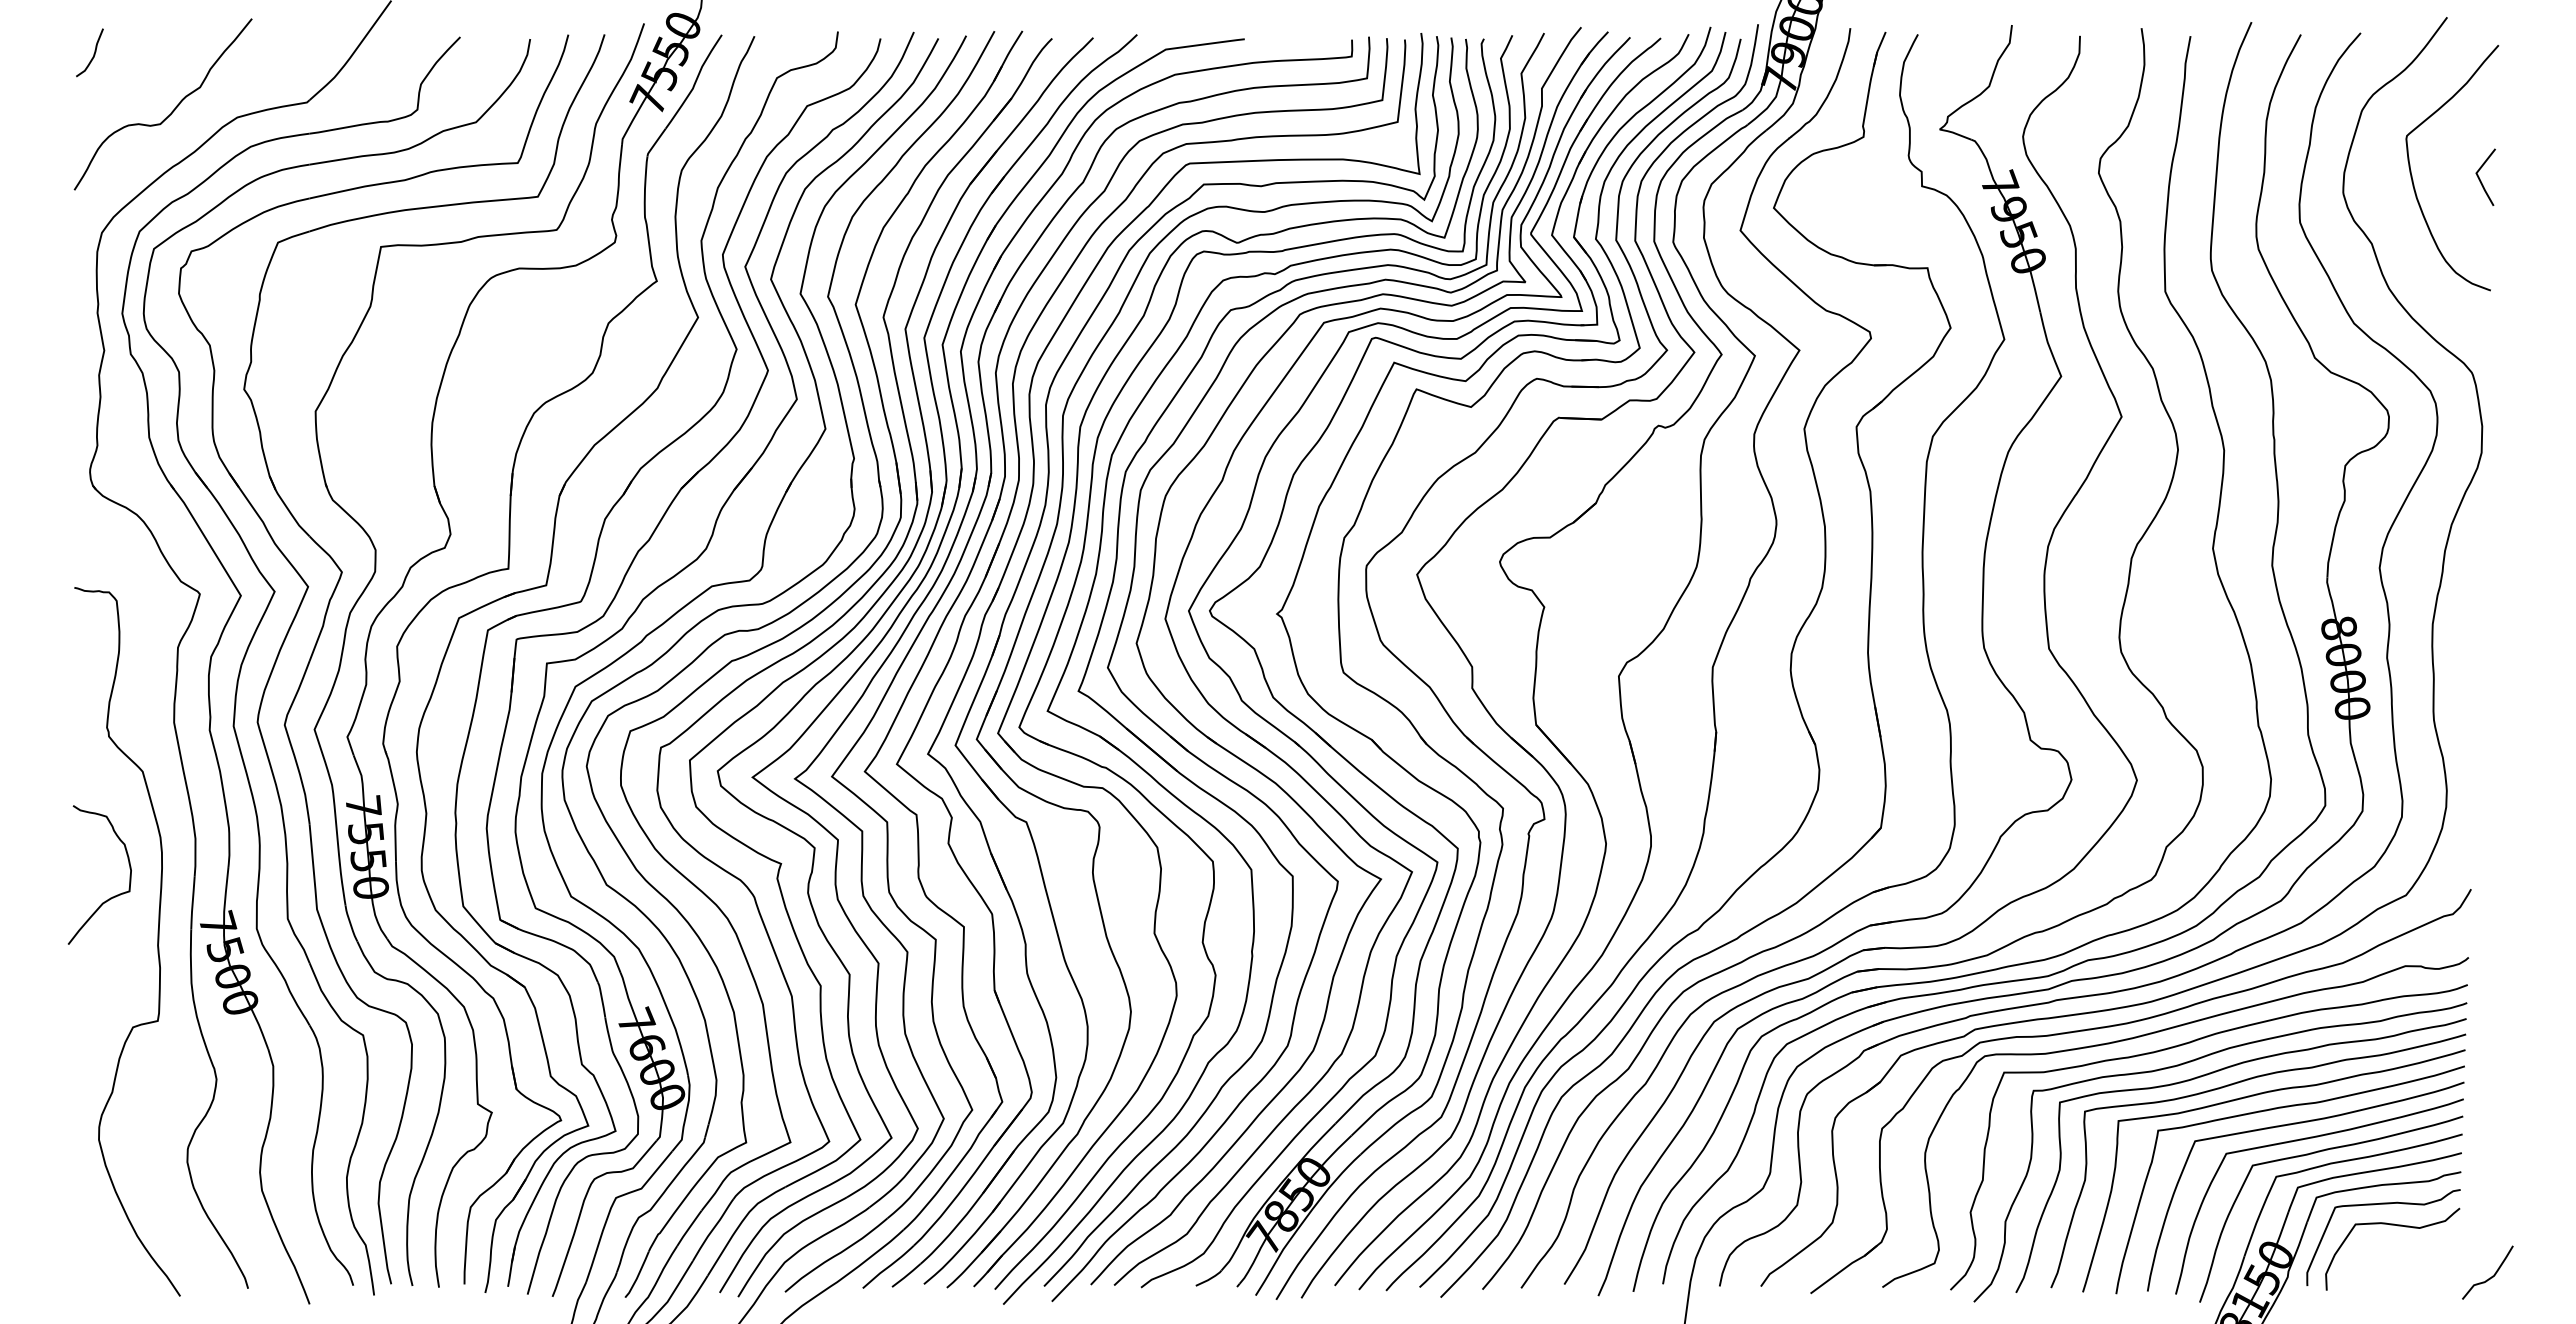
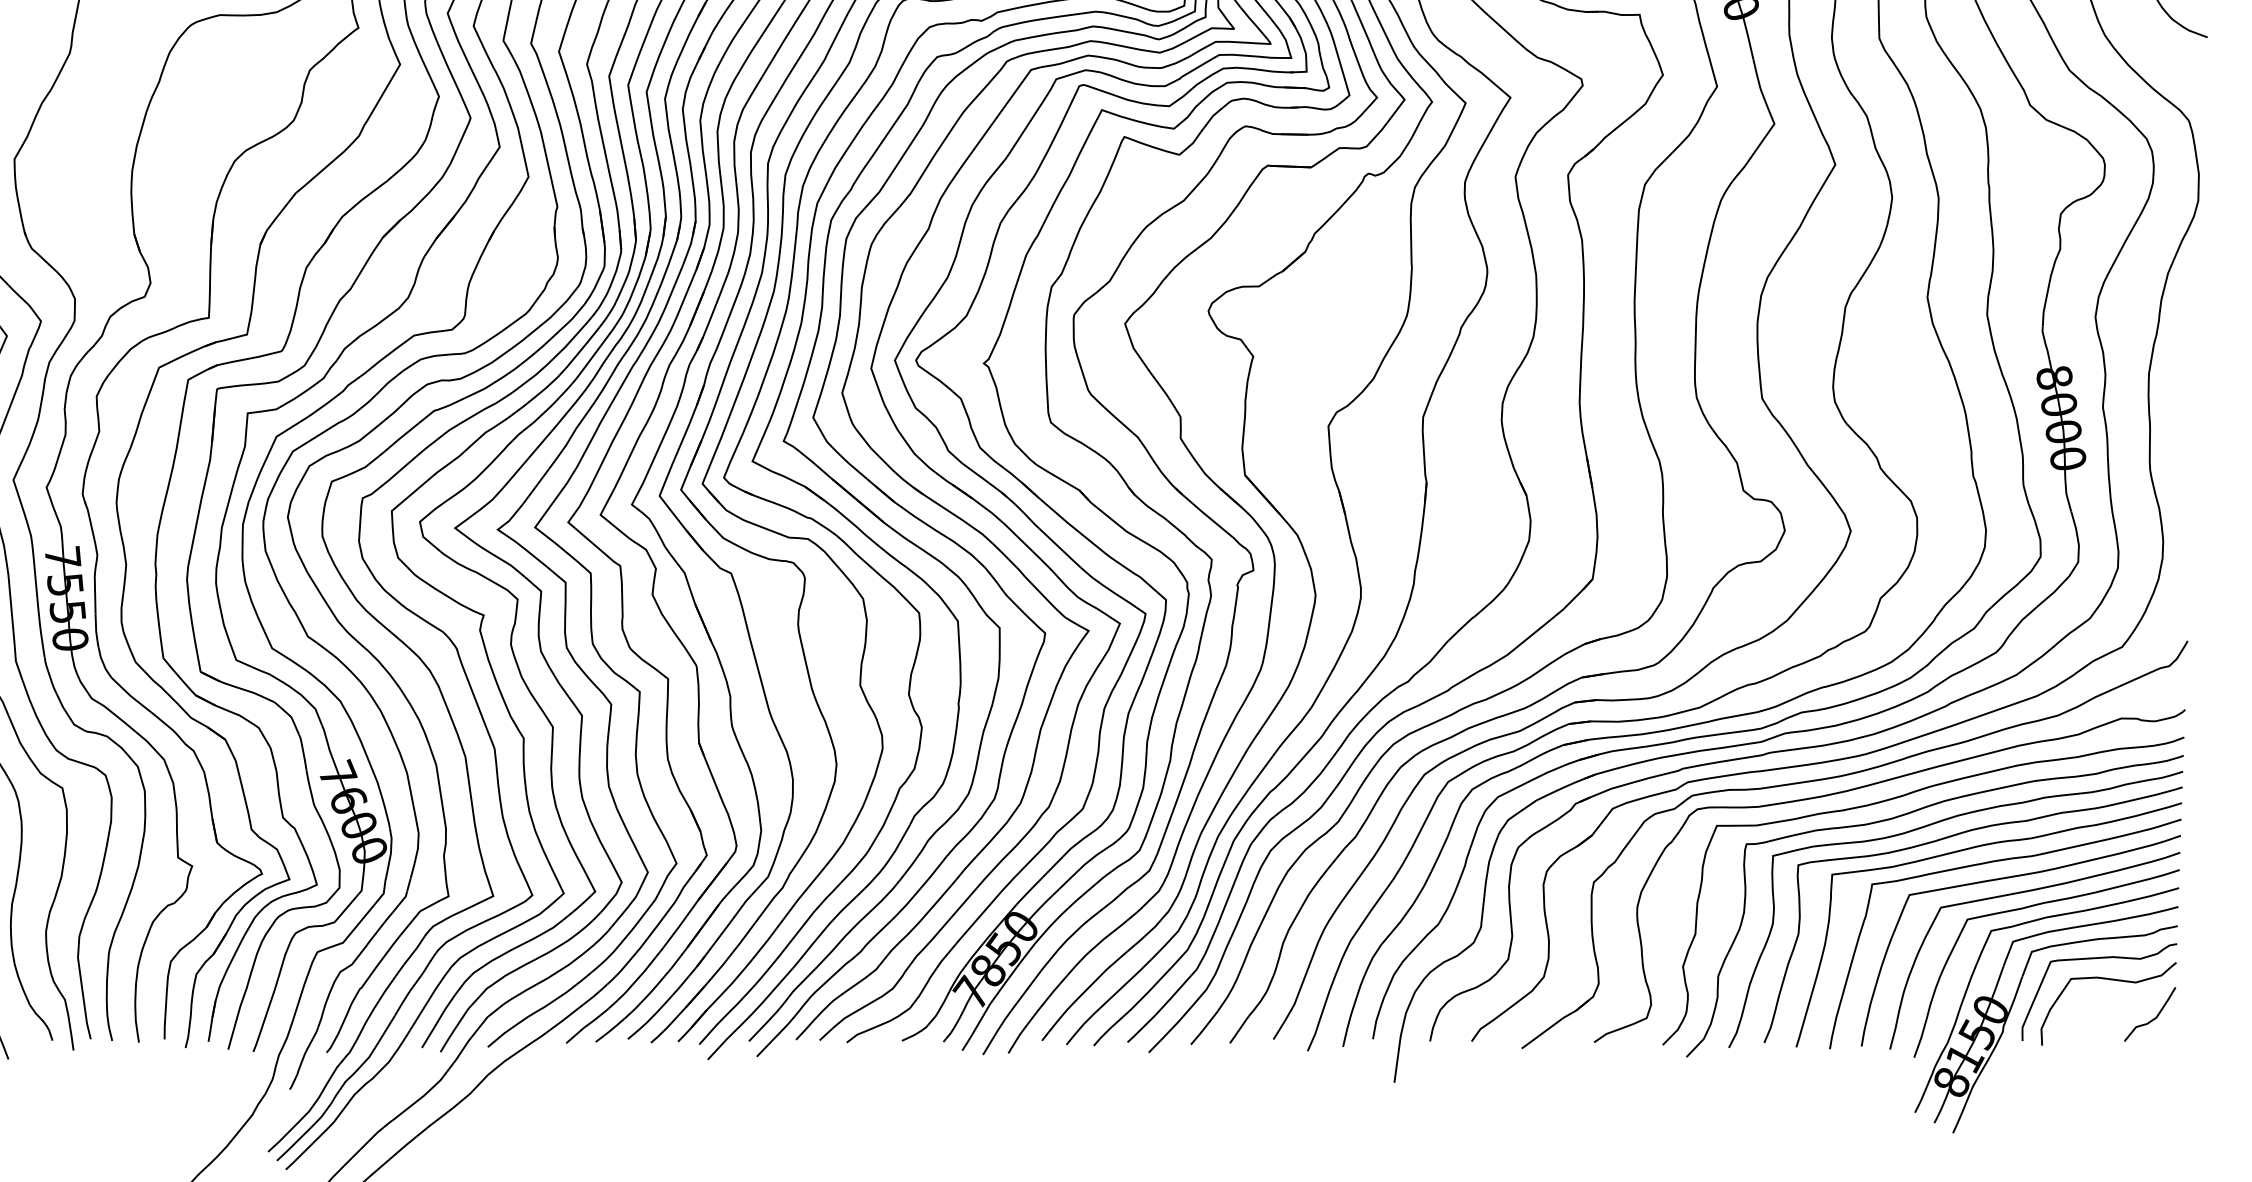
curve: (2489, 1277) -> (2151, 1019), moved

